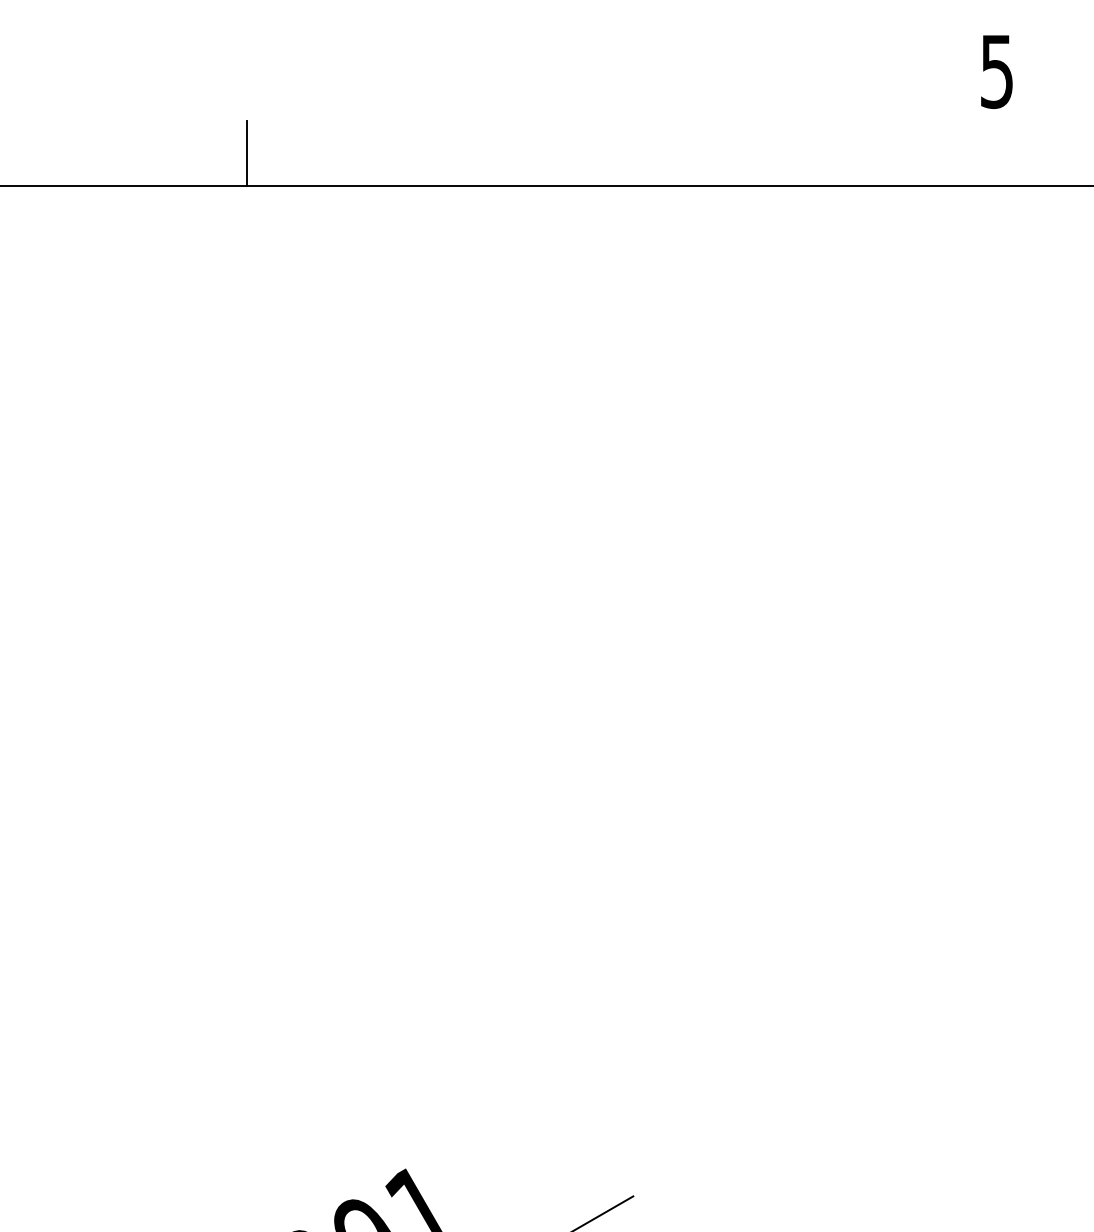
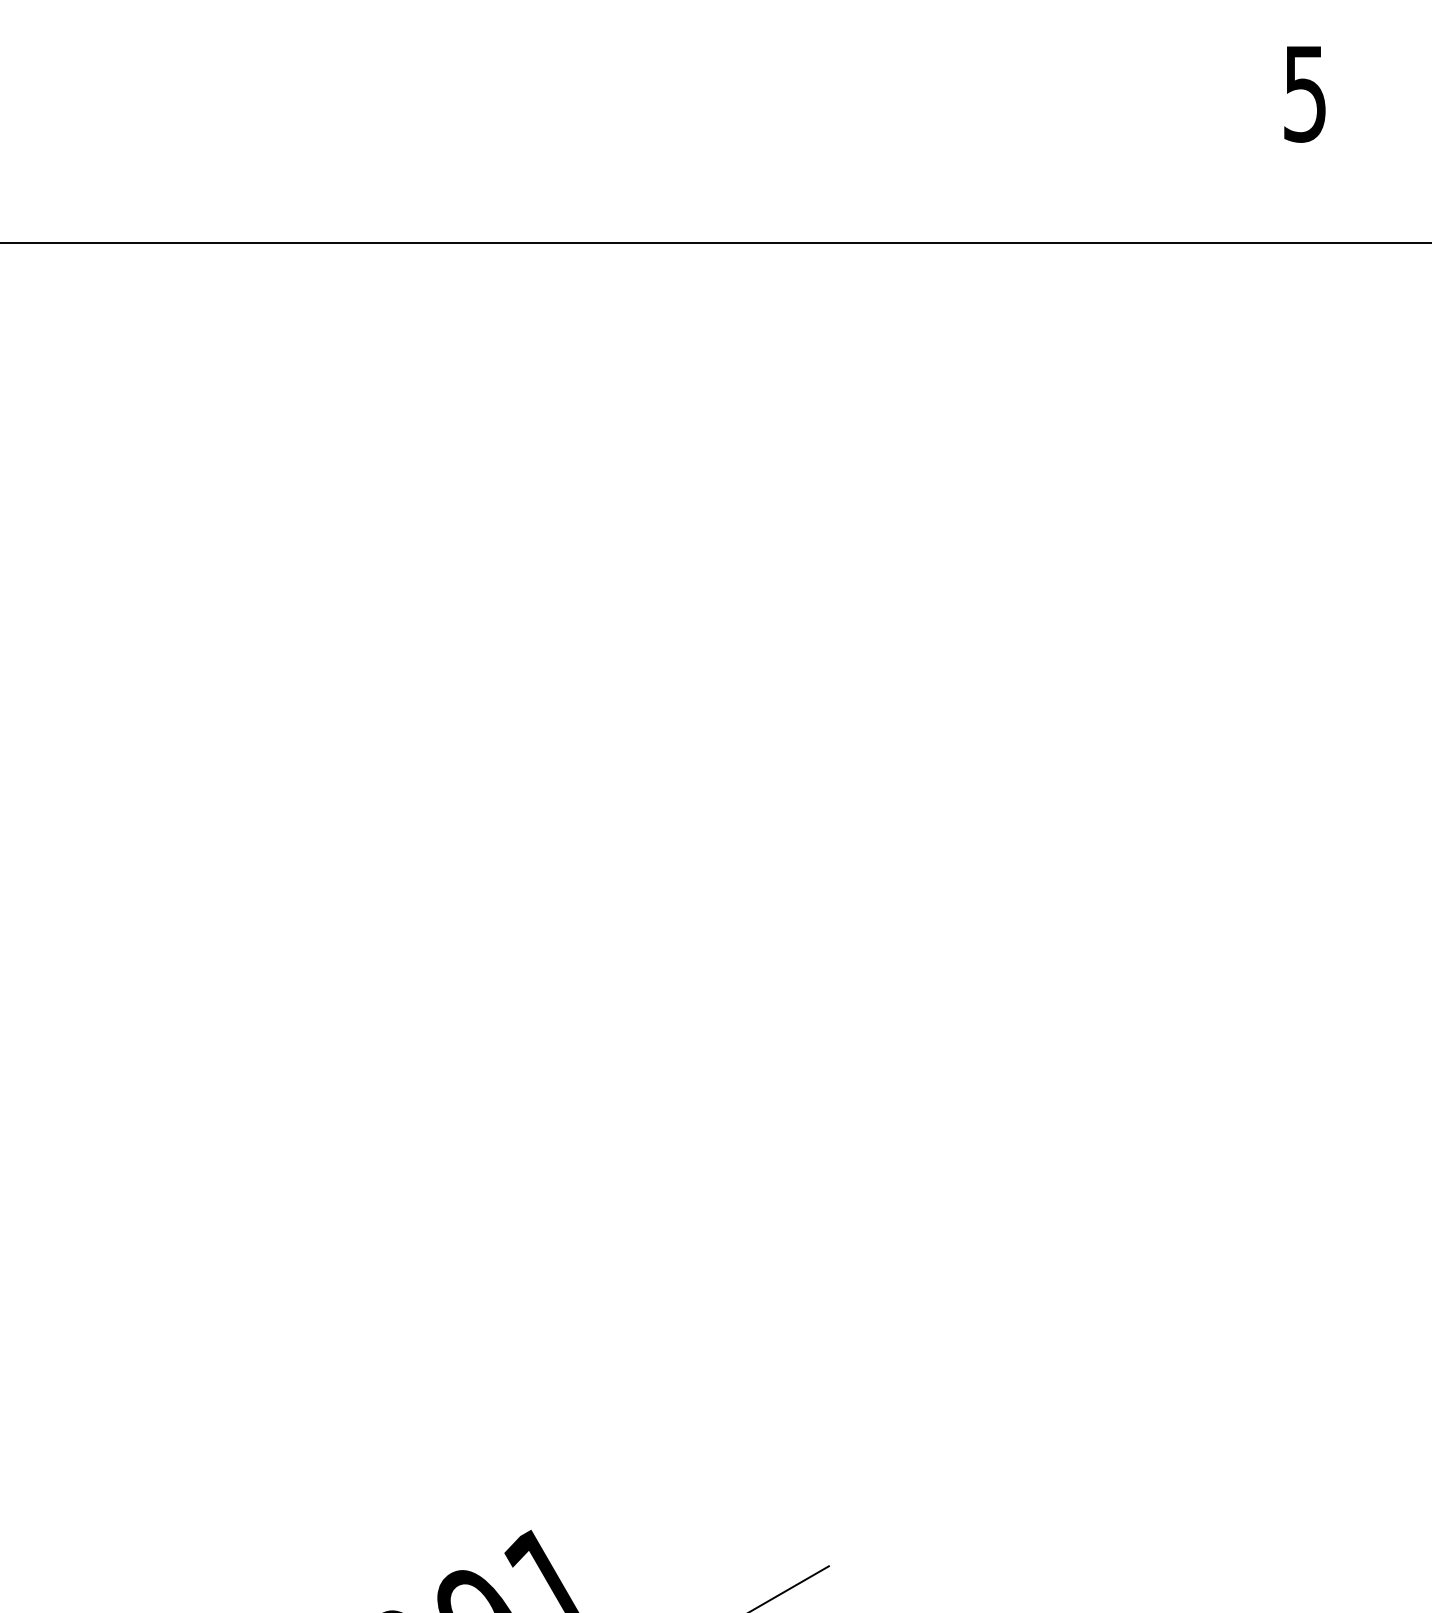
line: (246, 153) -> (322, 200), removed

